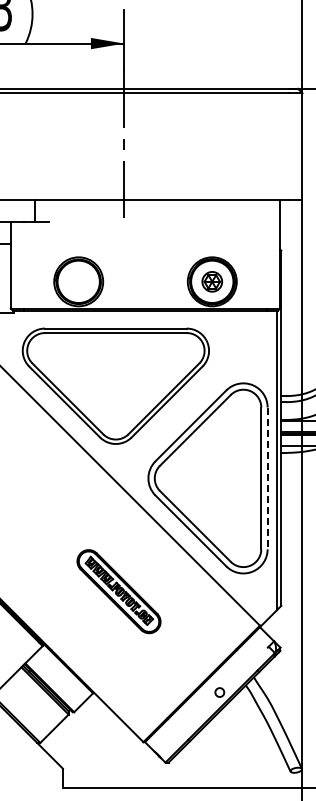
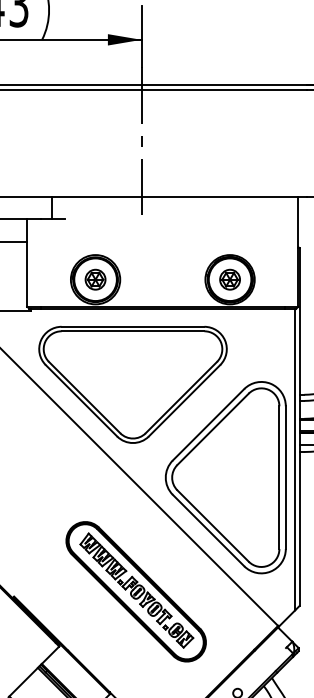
part: (78, 281) -> (95, 279), added
line: (267, 478) -> (285, 477), dashed -> solid
part: (118, 591) -> (135, 591), size x1.67

